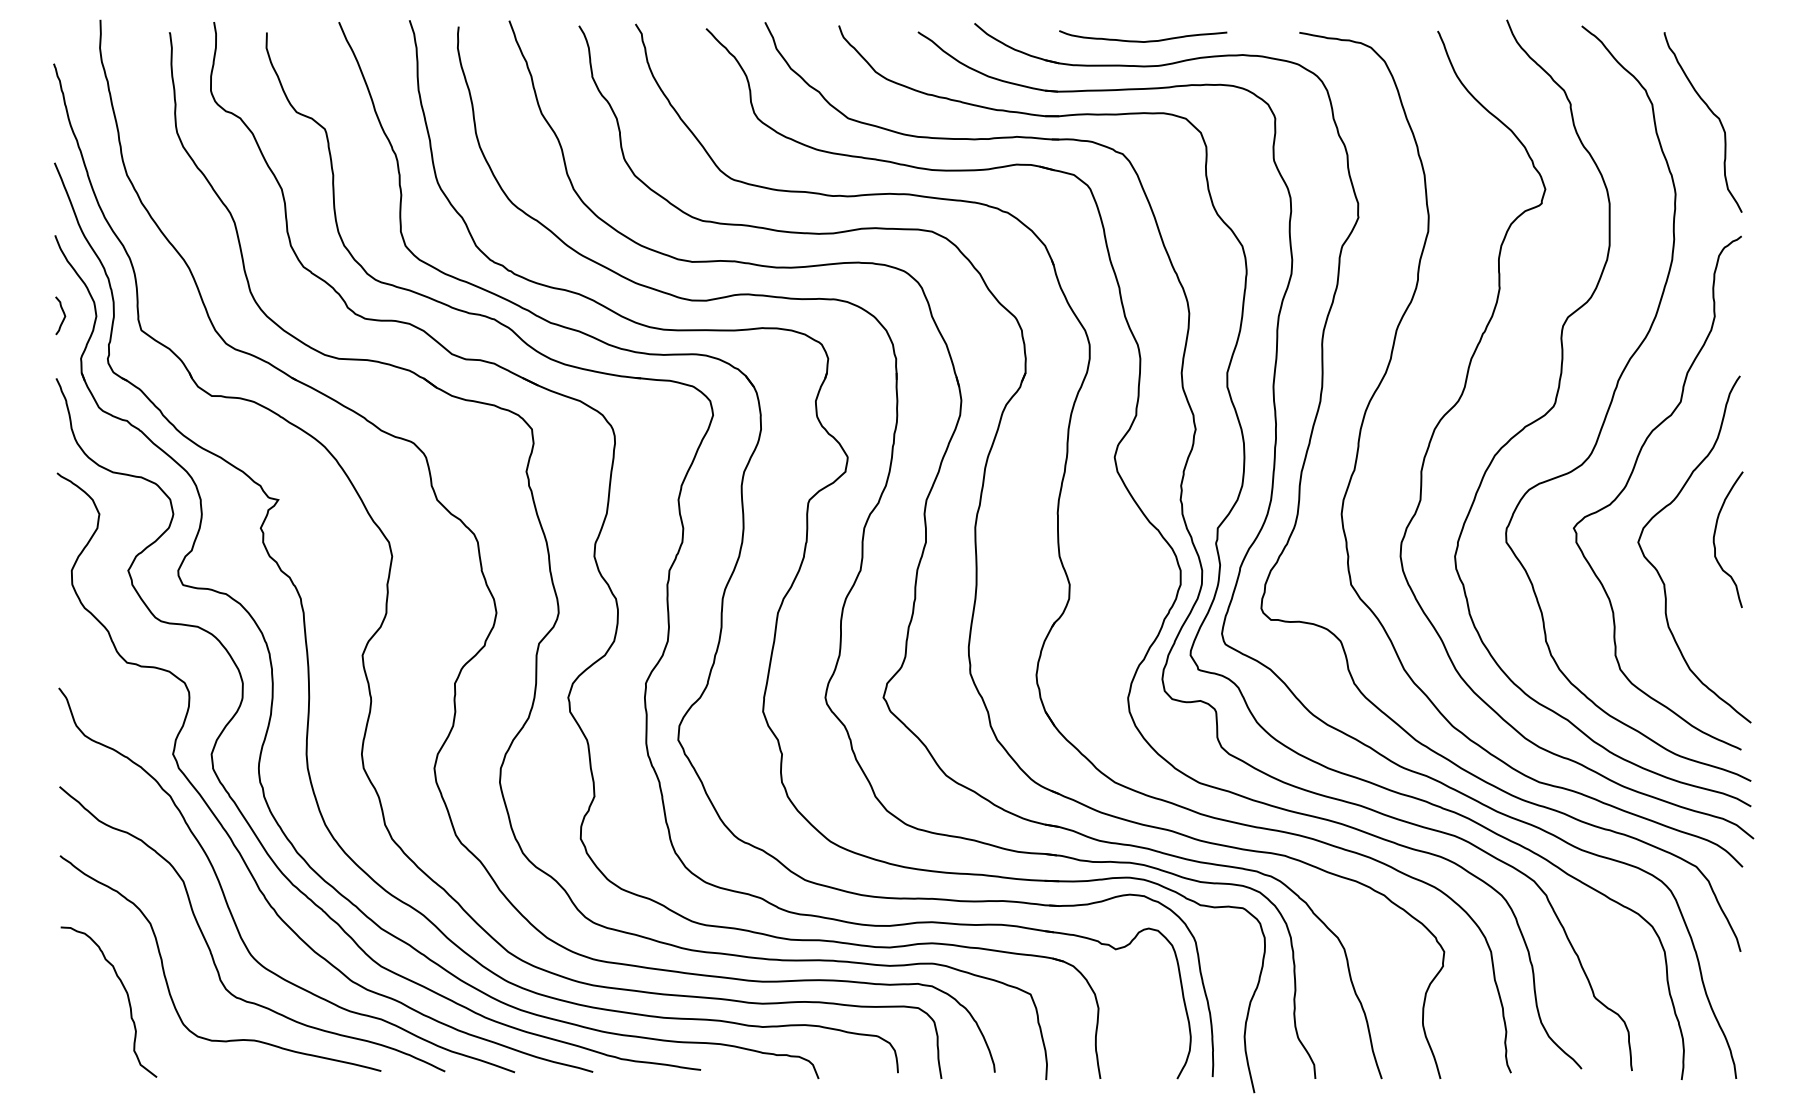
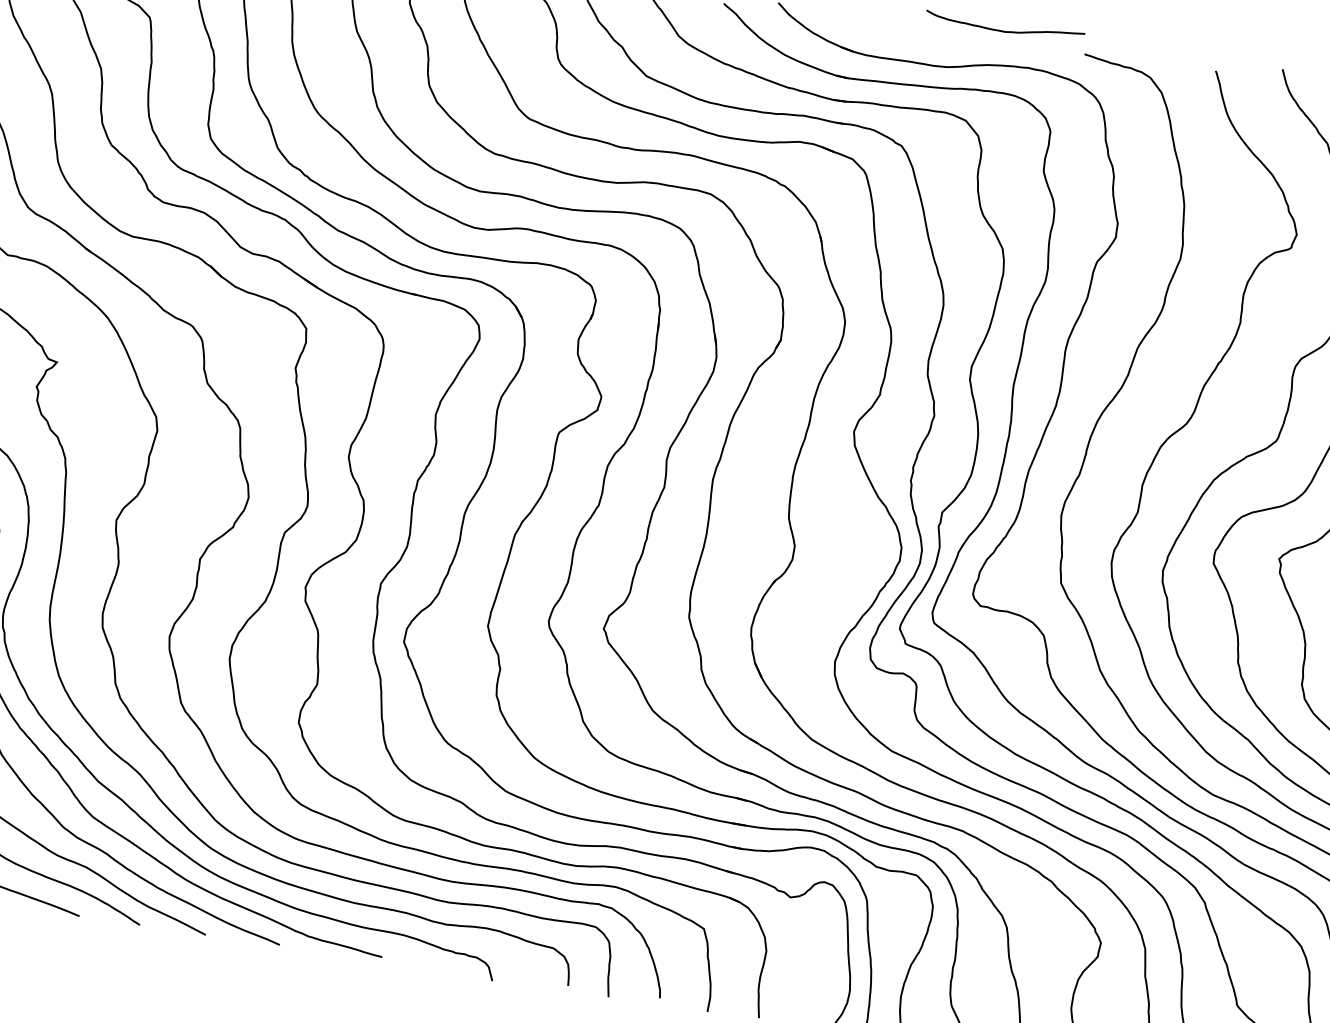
curve: (1140, 40) -> (1002, 30), moved

